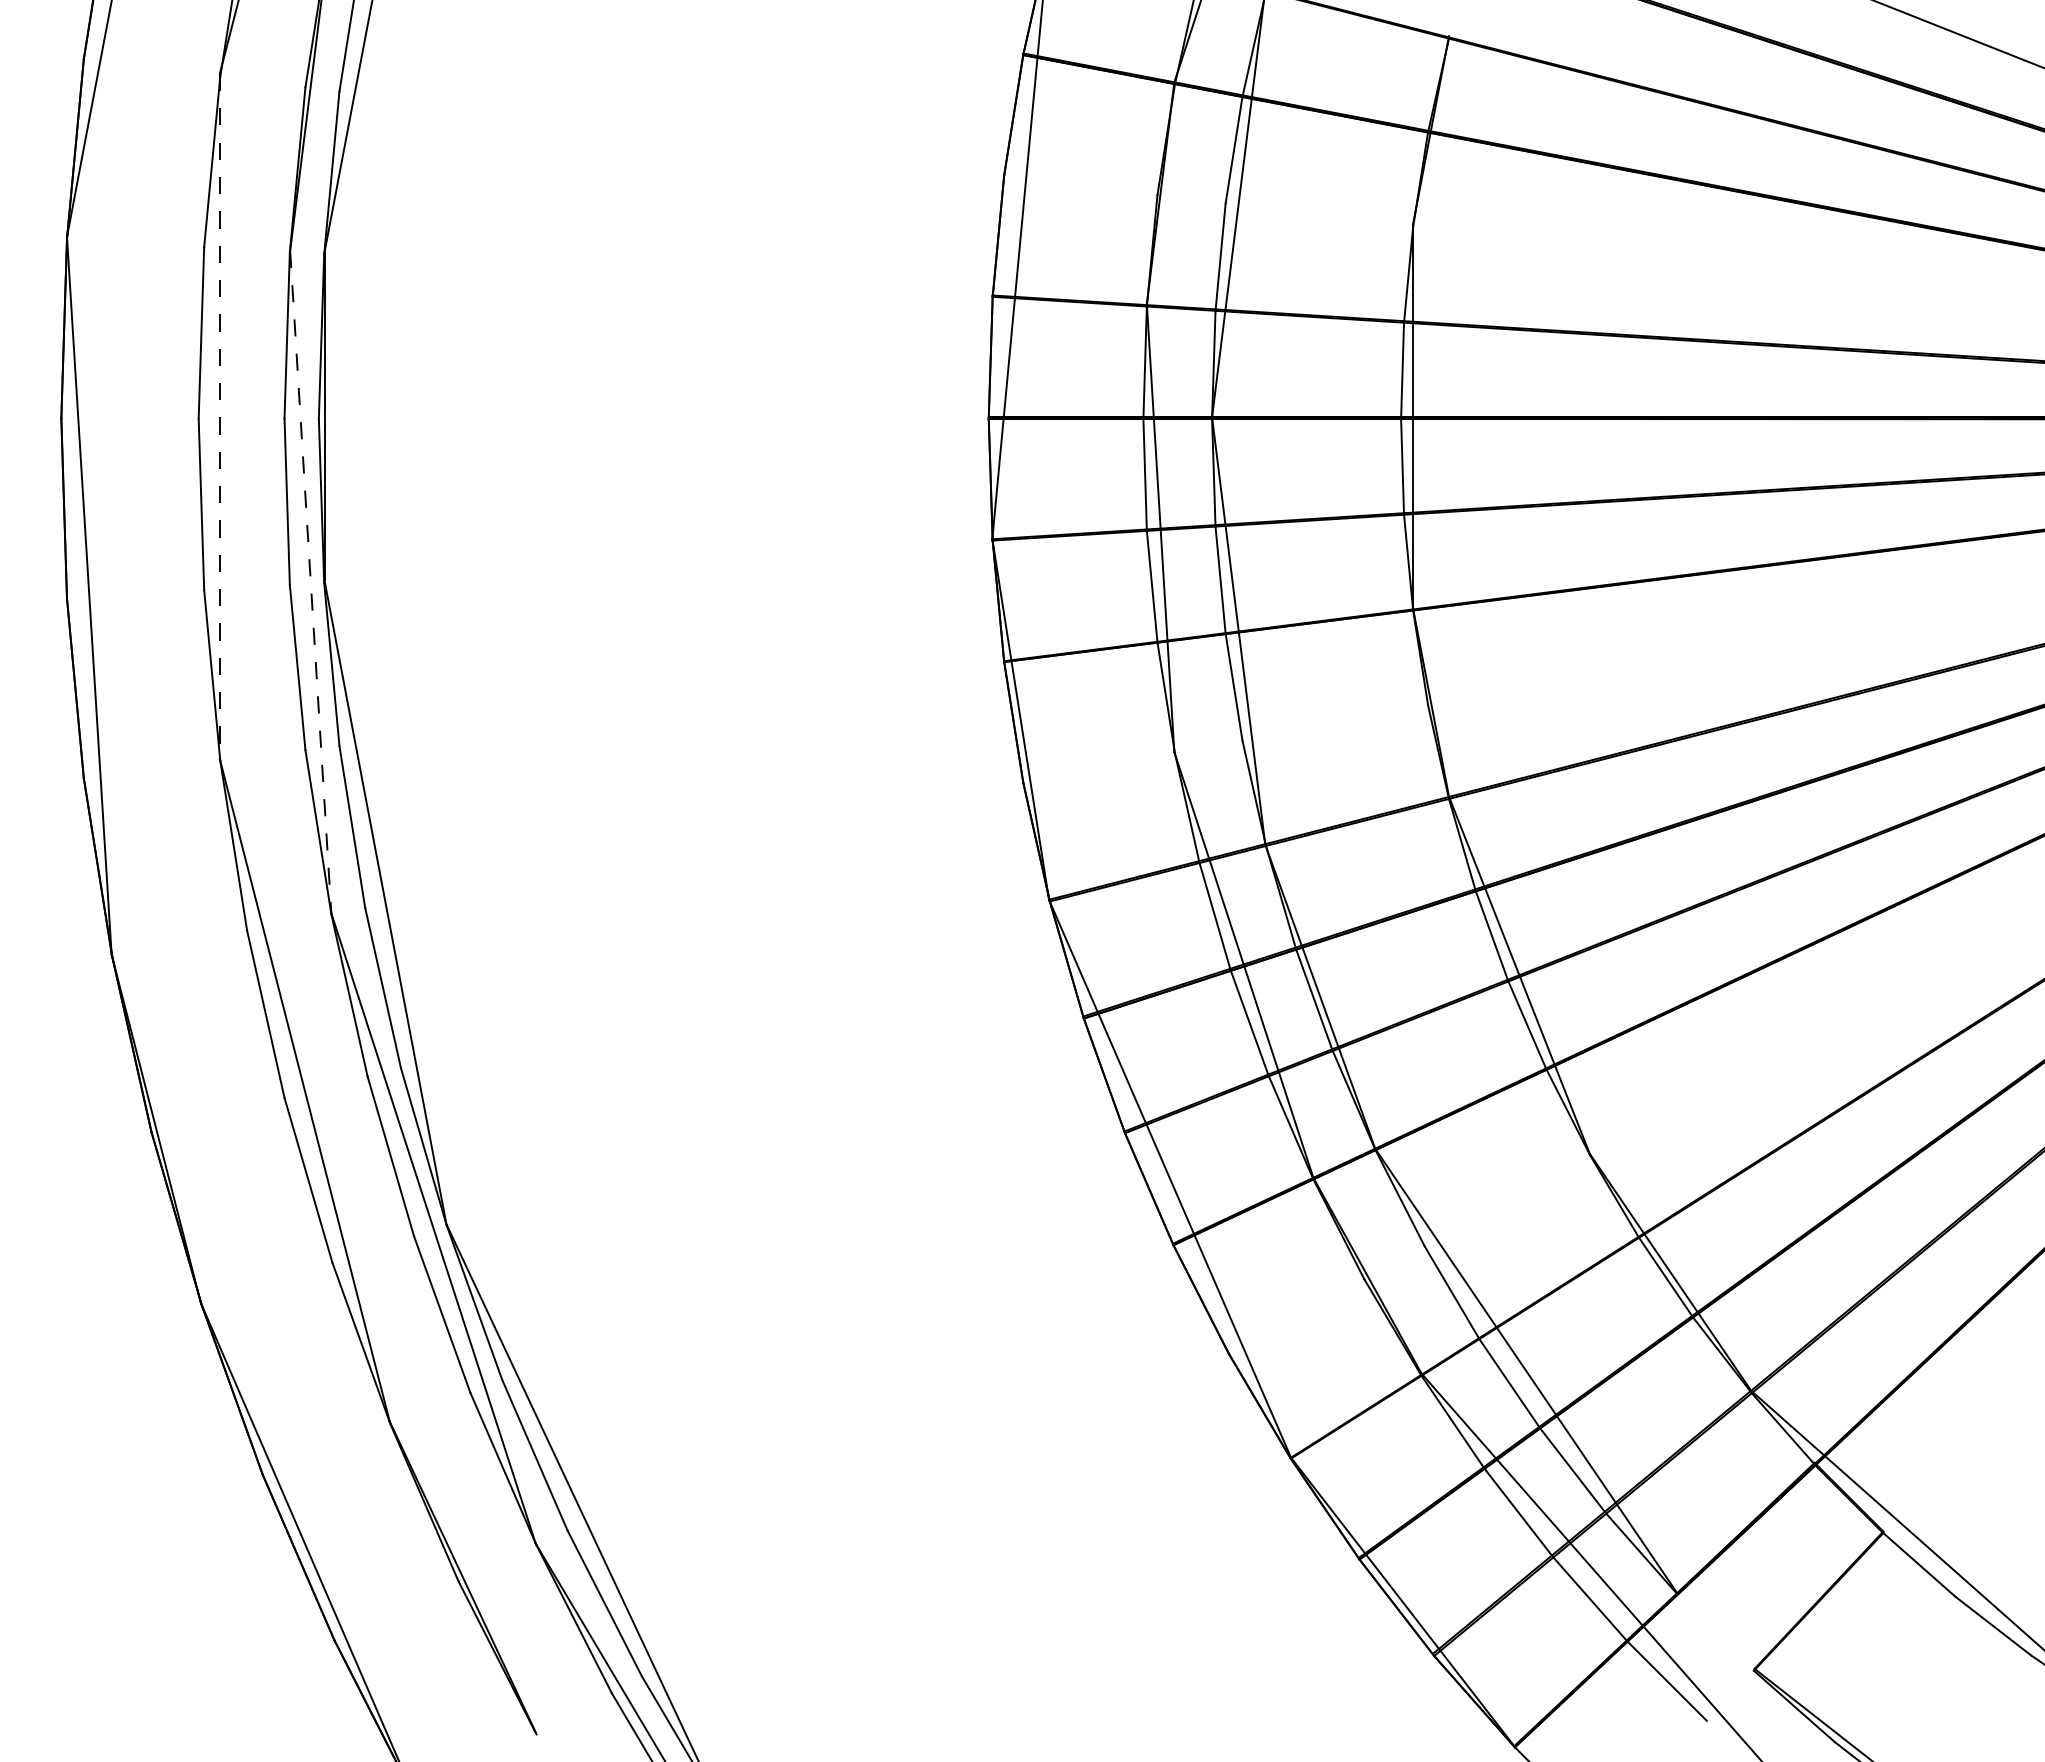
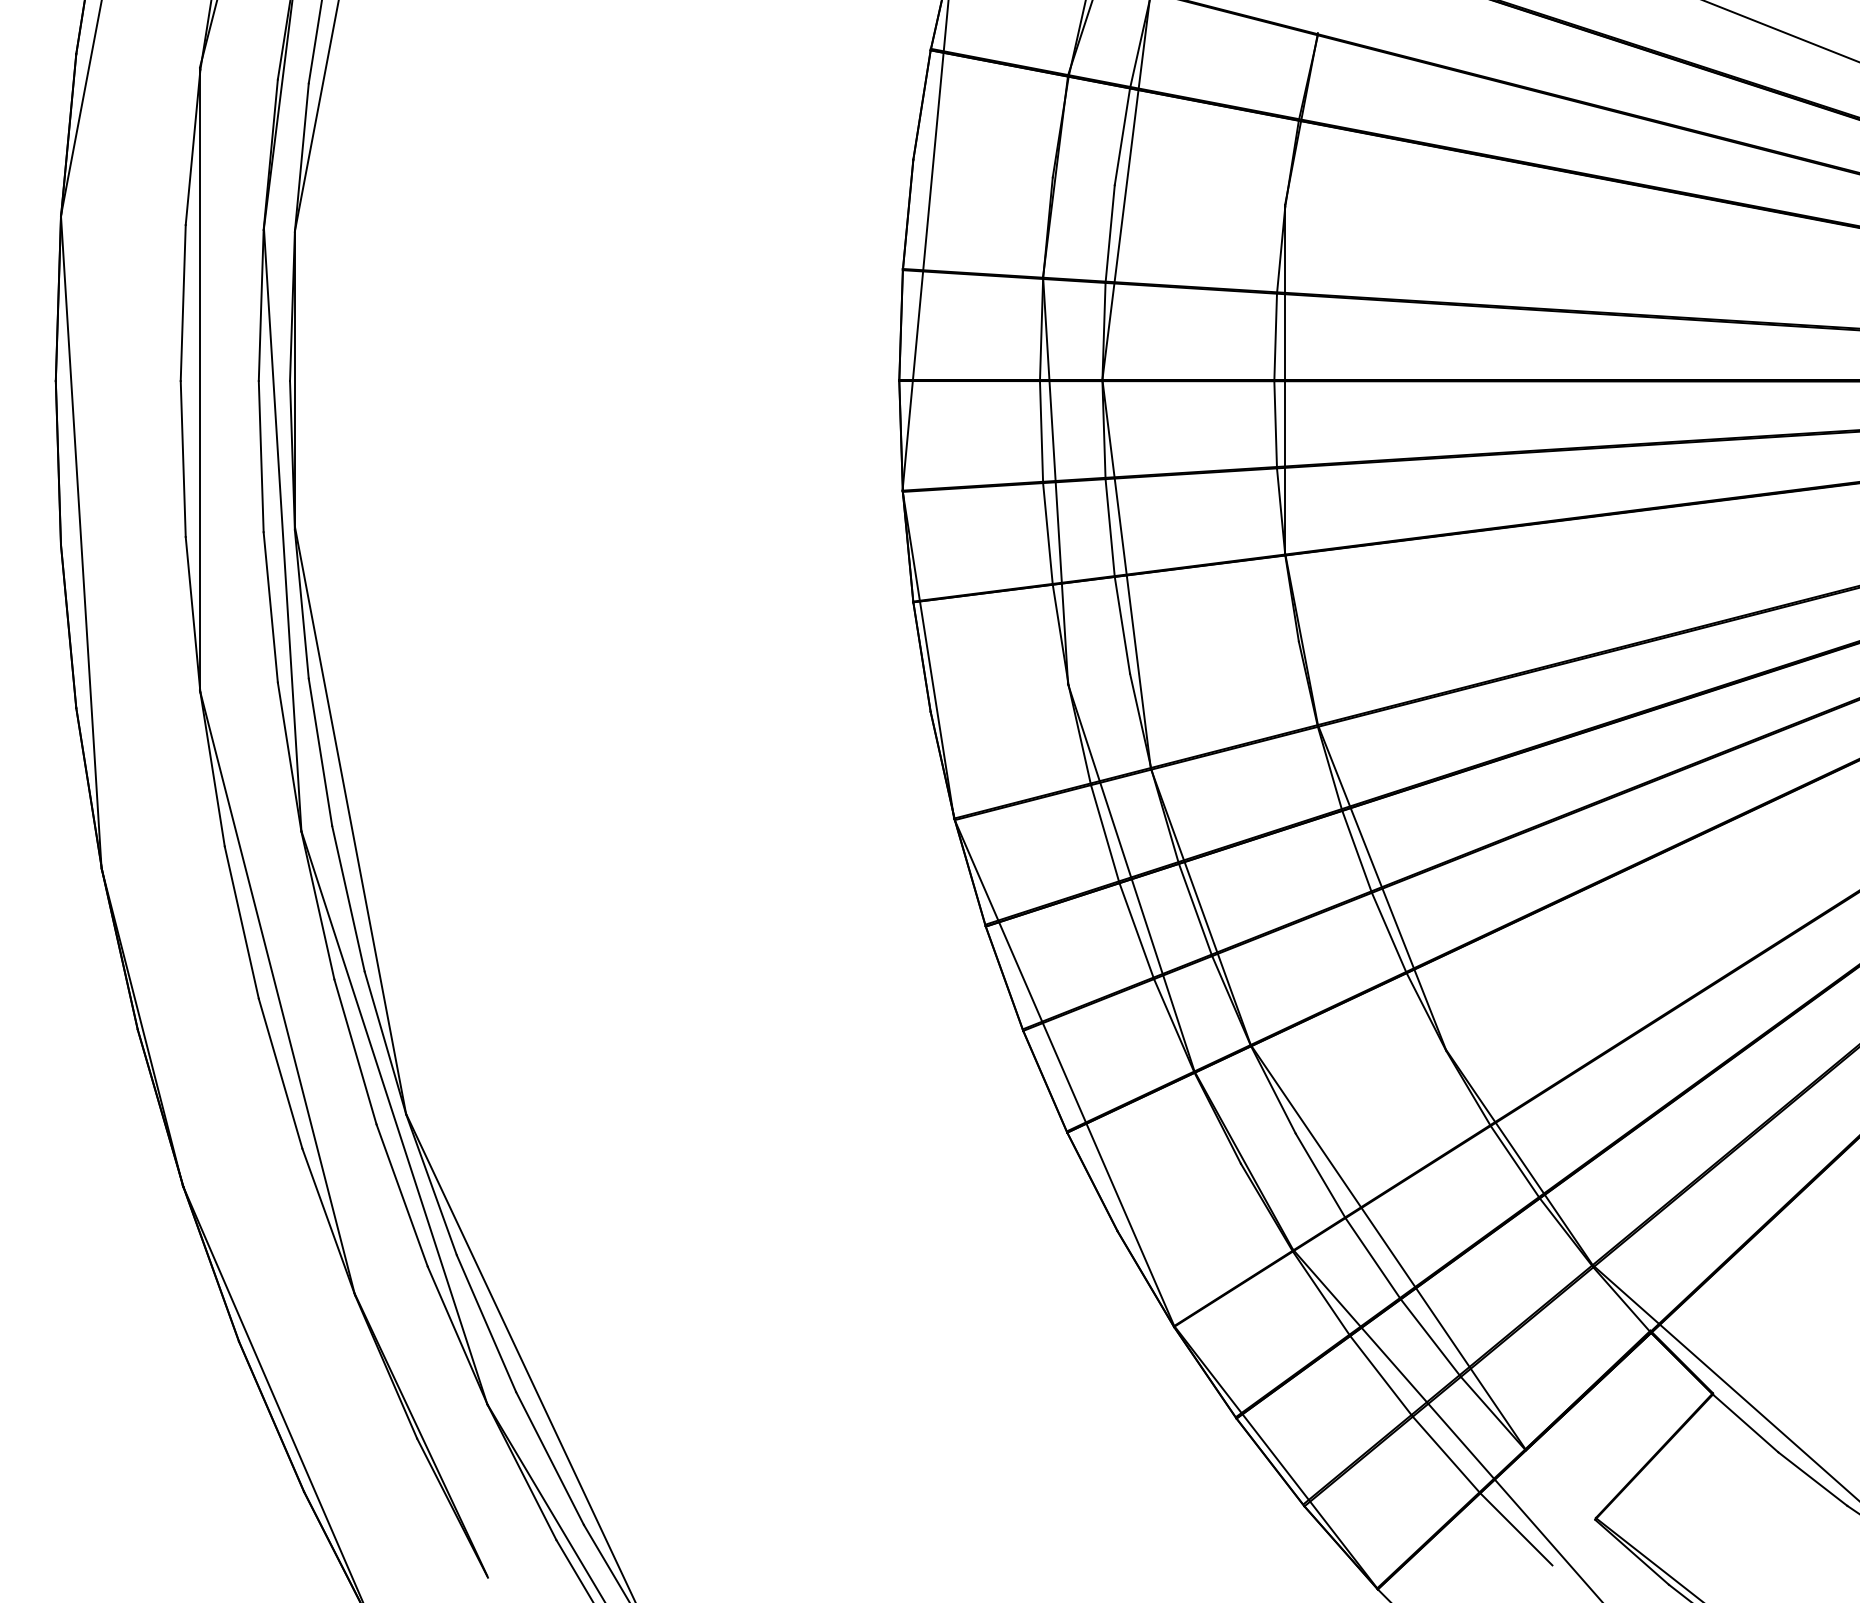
line: (219, 416) -> (199, 379), dashed -> solid
line: (310, 582) -> (282, 530), dashed -> solid

